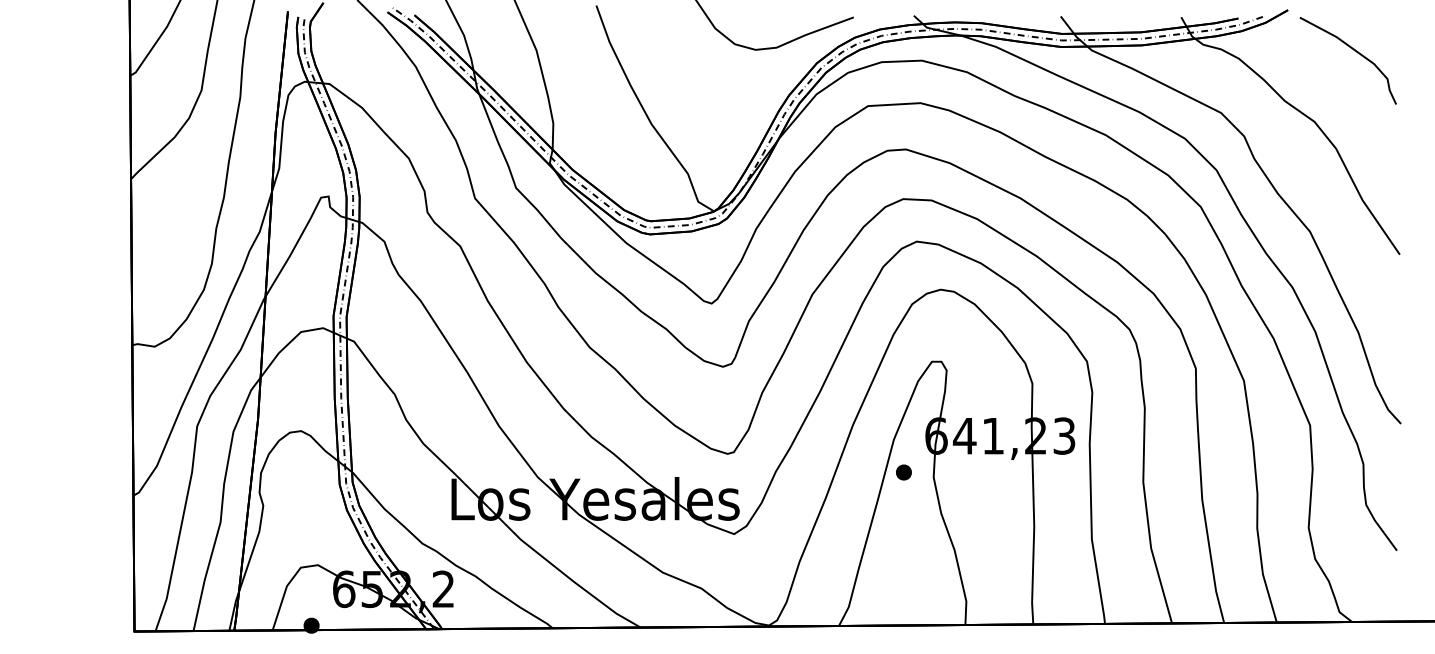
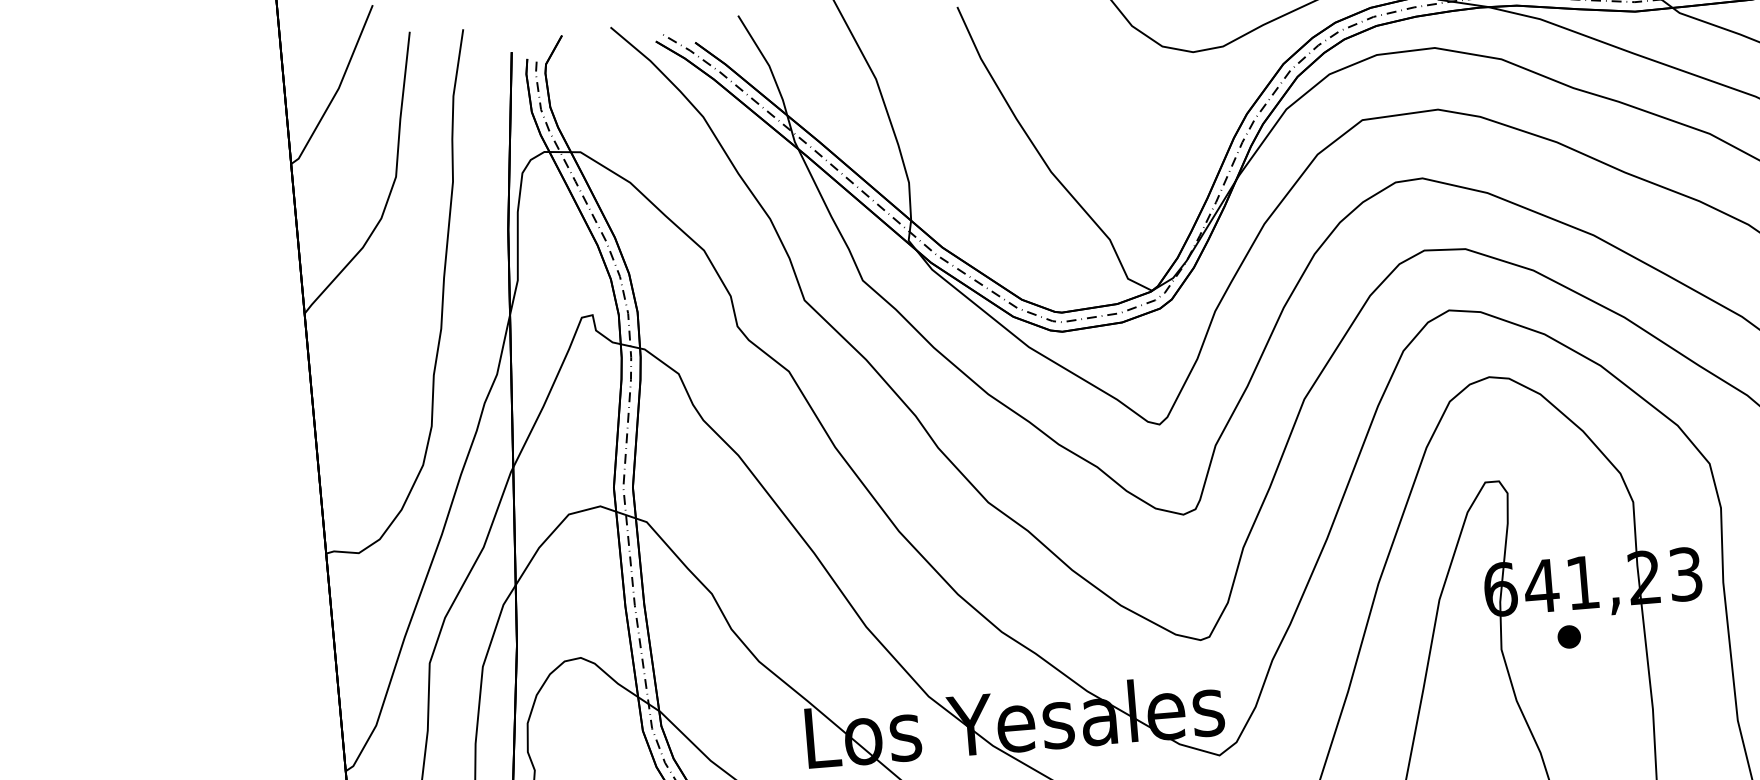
part: (903, 472) -> (1568, 636), moved

